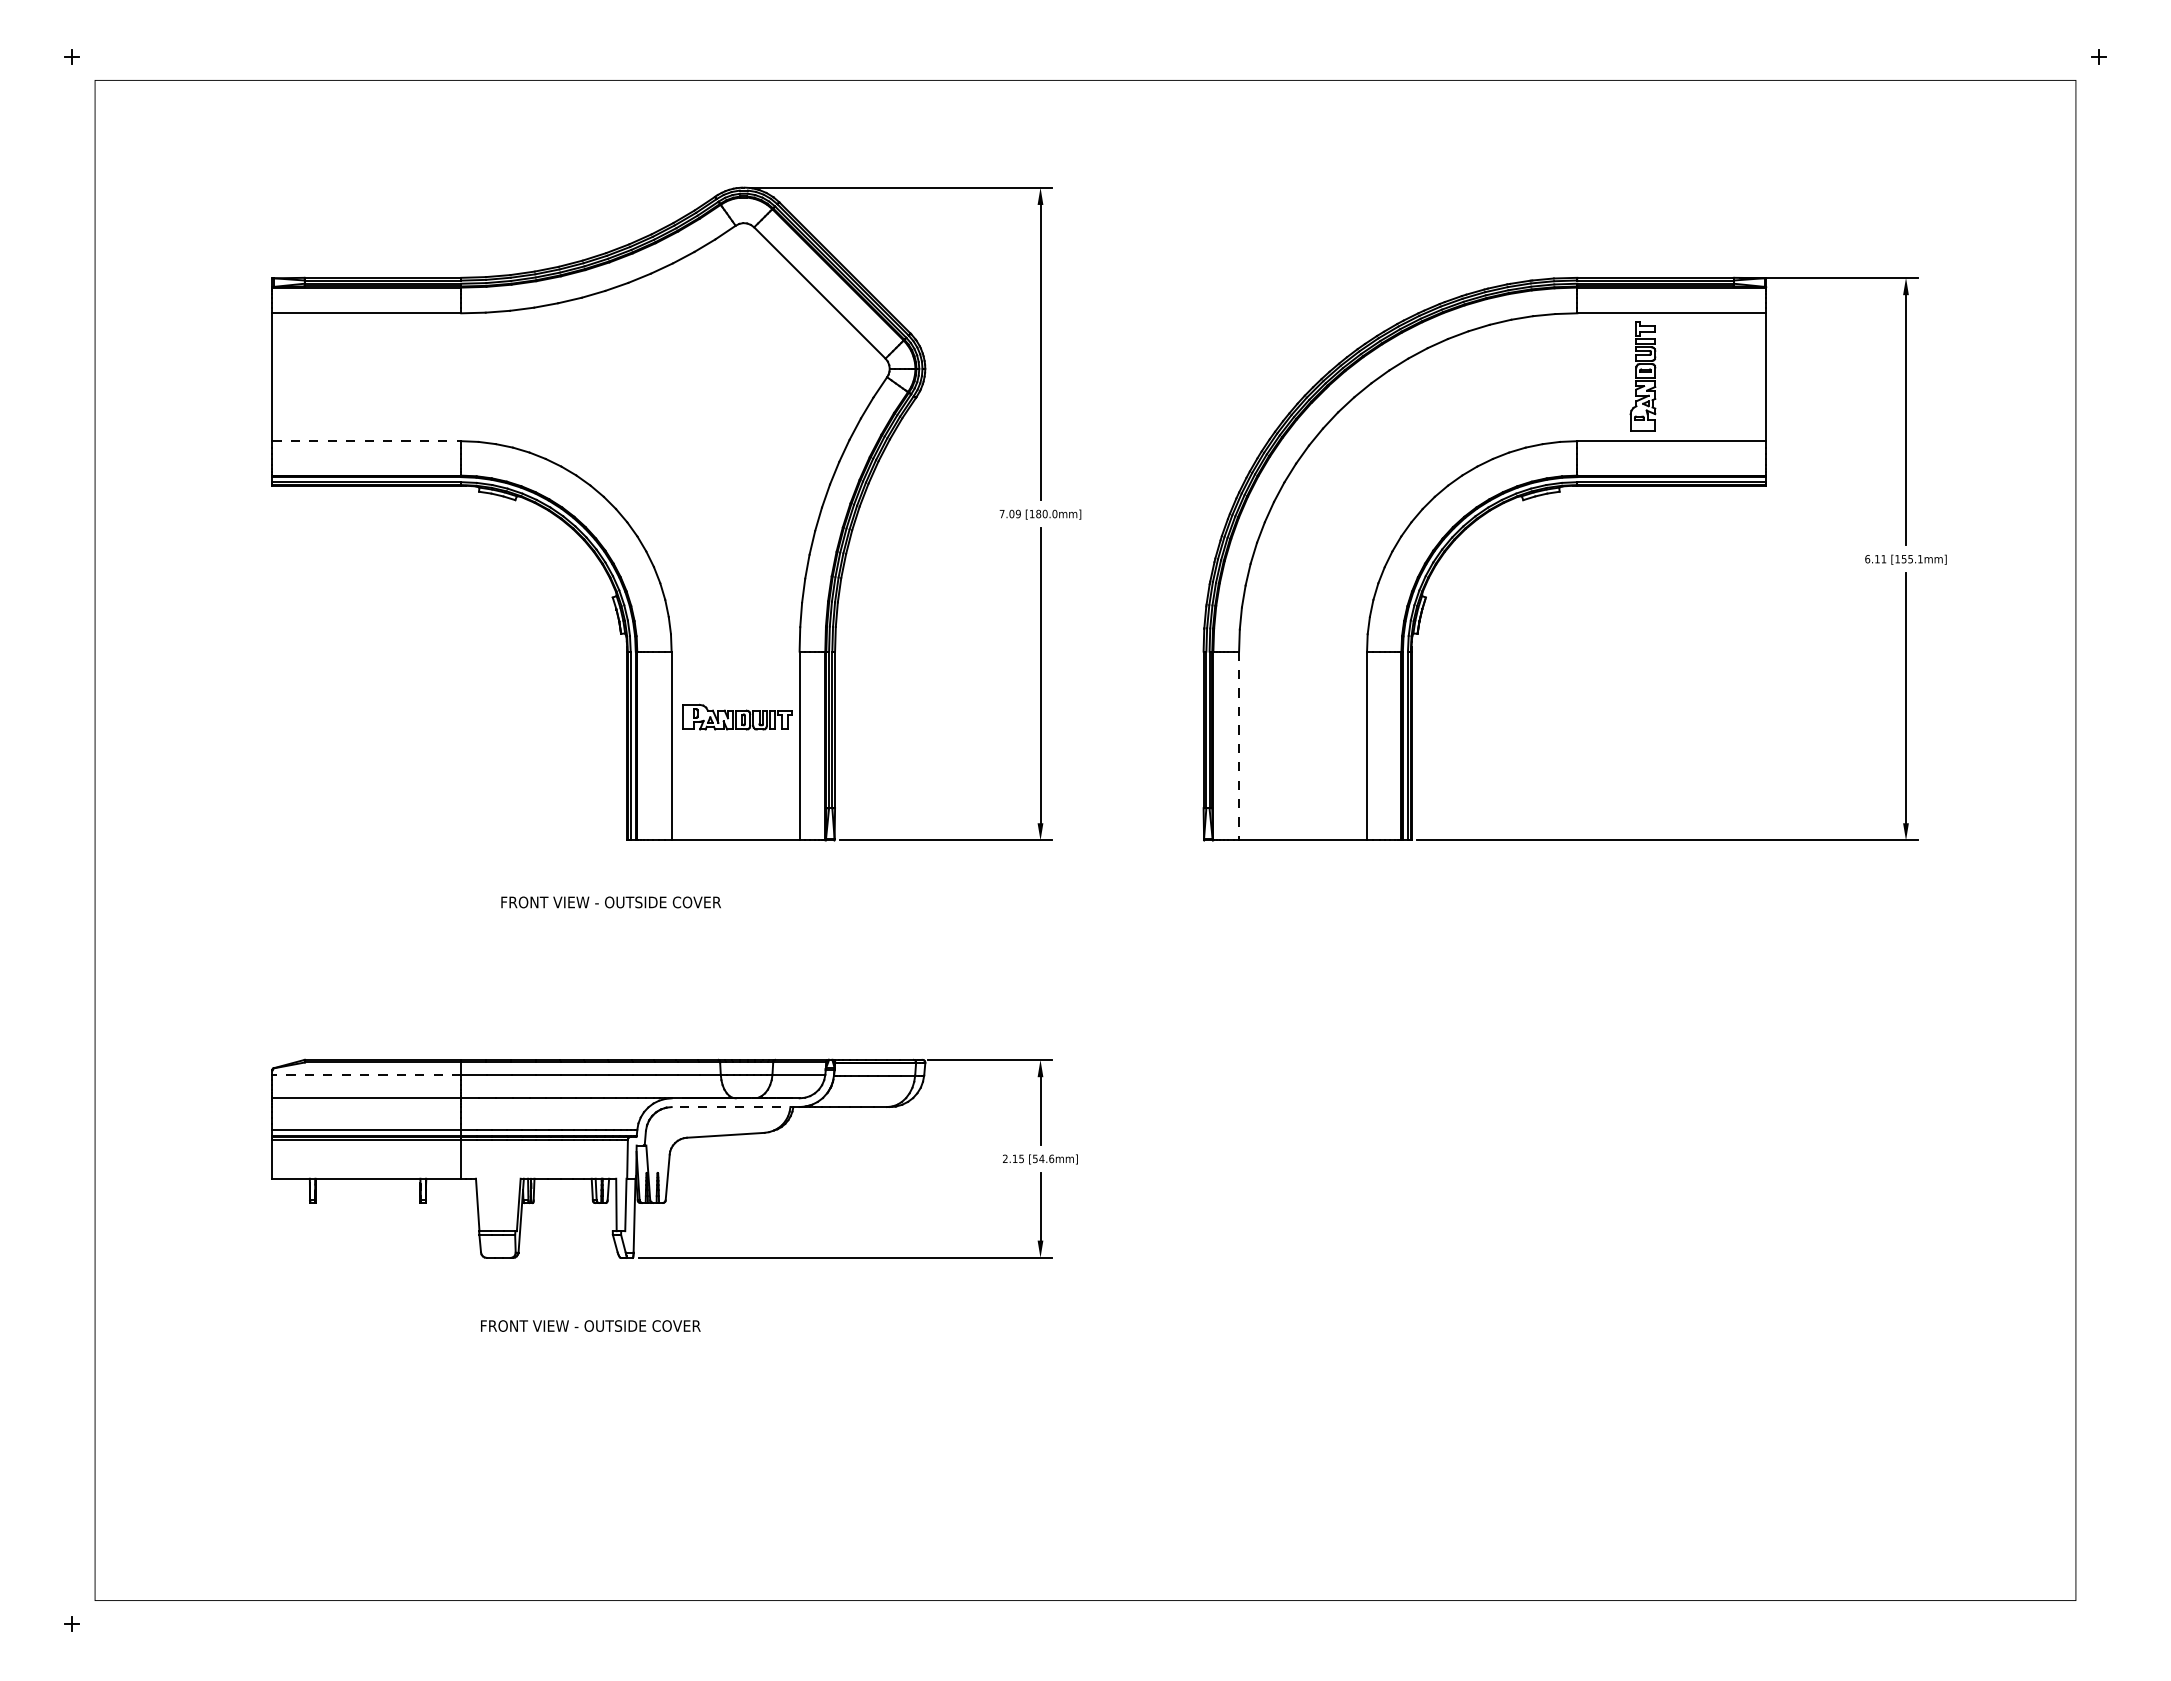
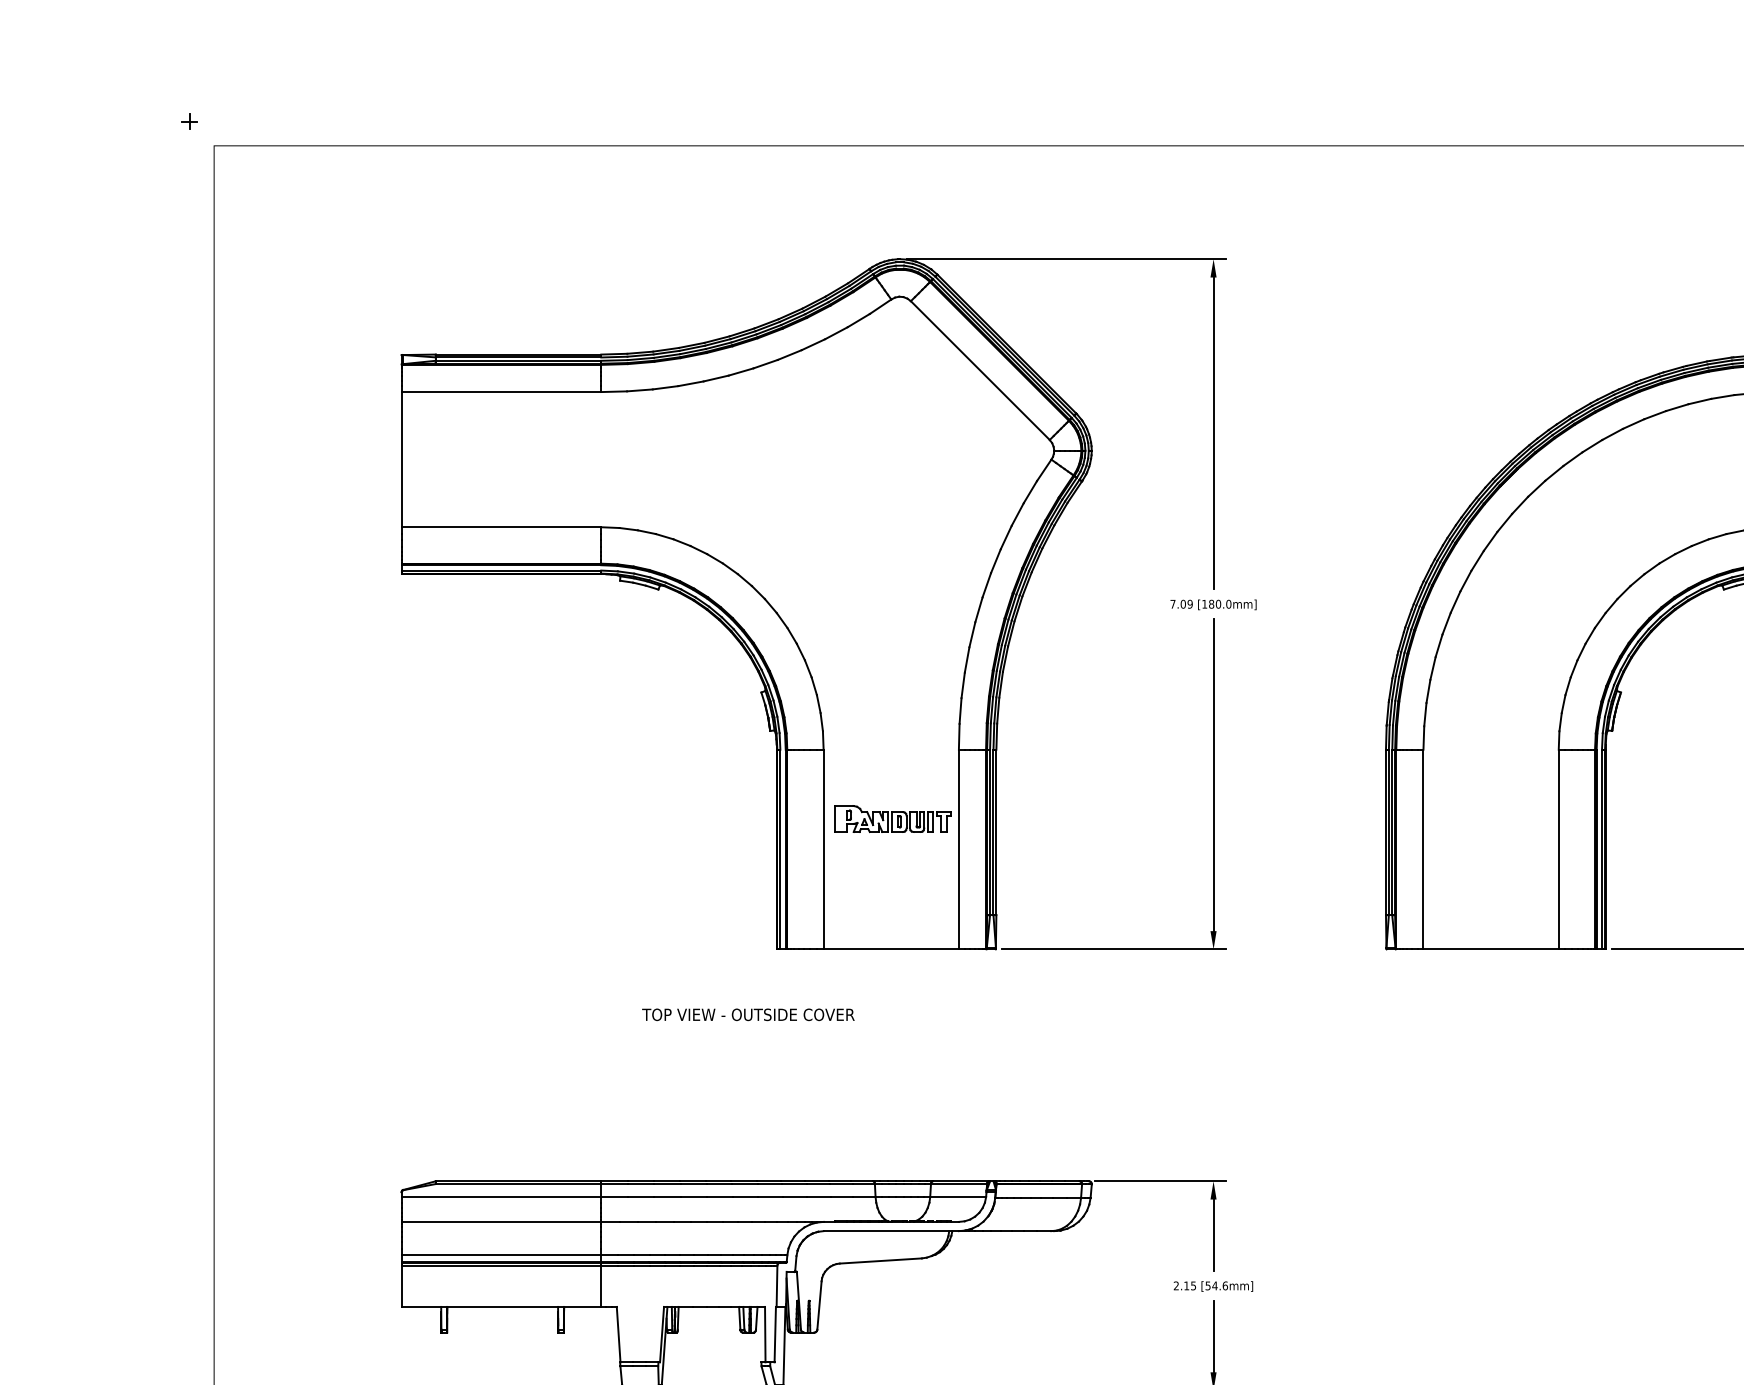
line: (367, 441) -> (502, 527), dashed -> solid
line: (1239, 746) -> (1423, 849), dashed -> solid
text: (610, 902) -> (758, 1014), FRONT VIEW - OUTSIDE COVER -> TOP VIEW - OUTSIDE COVER
line: (366, 1074) -> (501, 1196), dashed -> solid
line: (735, 1107) -> (891, 1231), dashed -> solid

